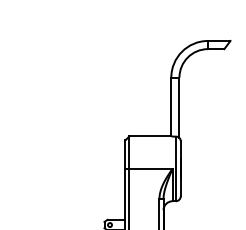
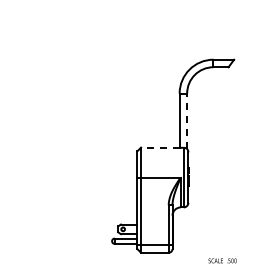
line: (179, 108) -> (187, 121), solid -> dashed
line: (149, 136) -> (159, 147), solid -> dashed

